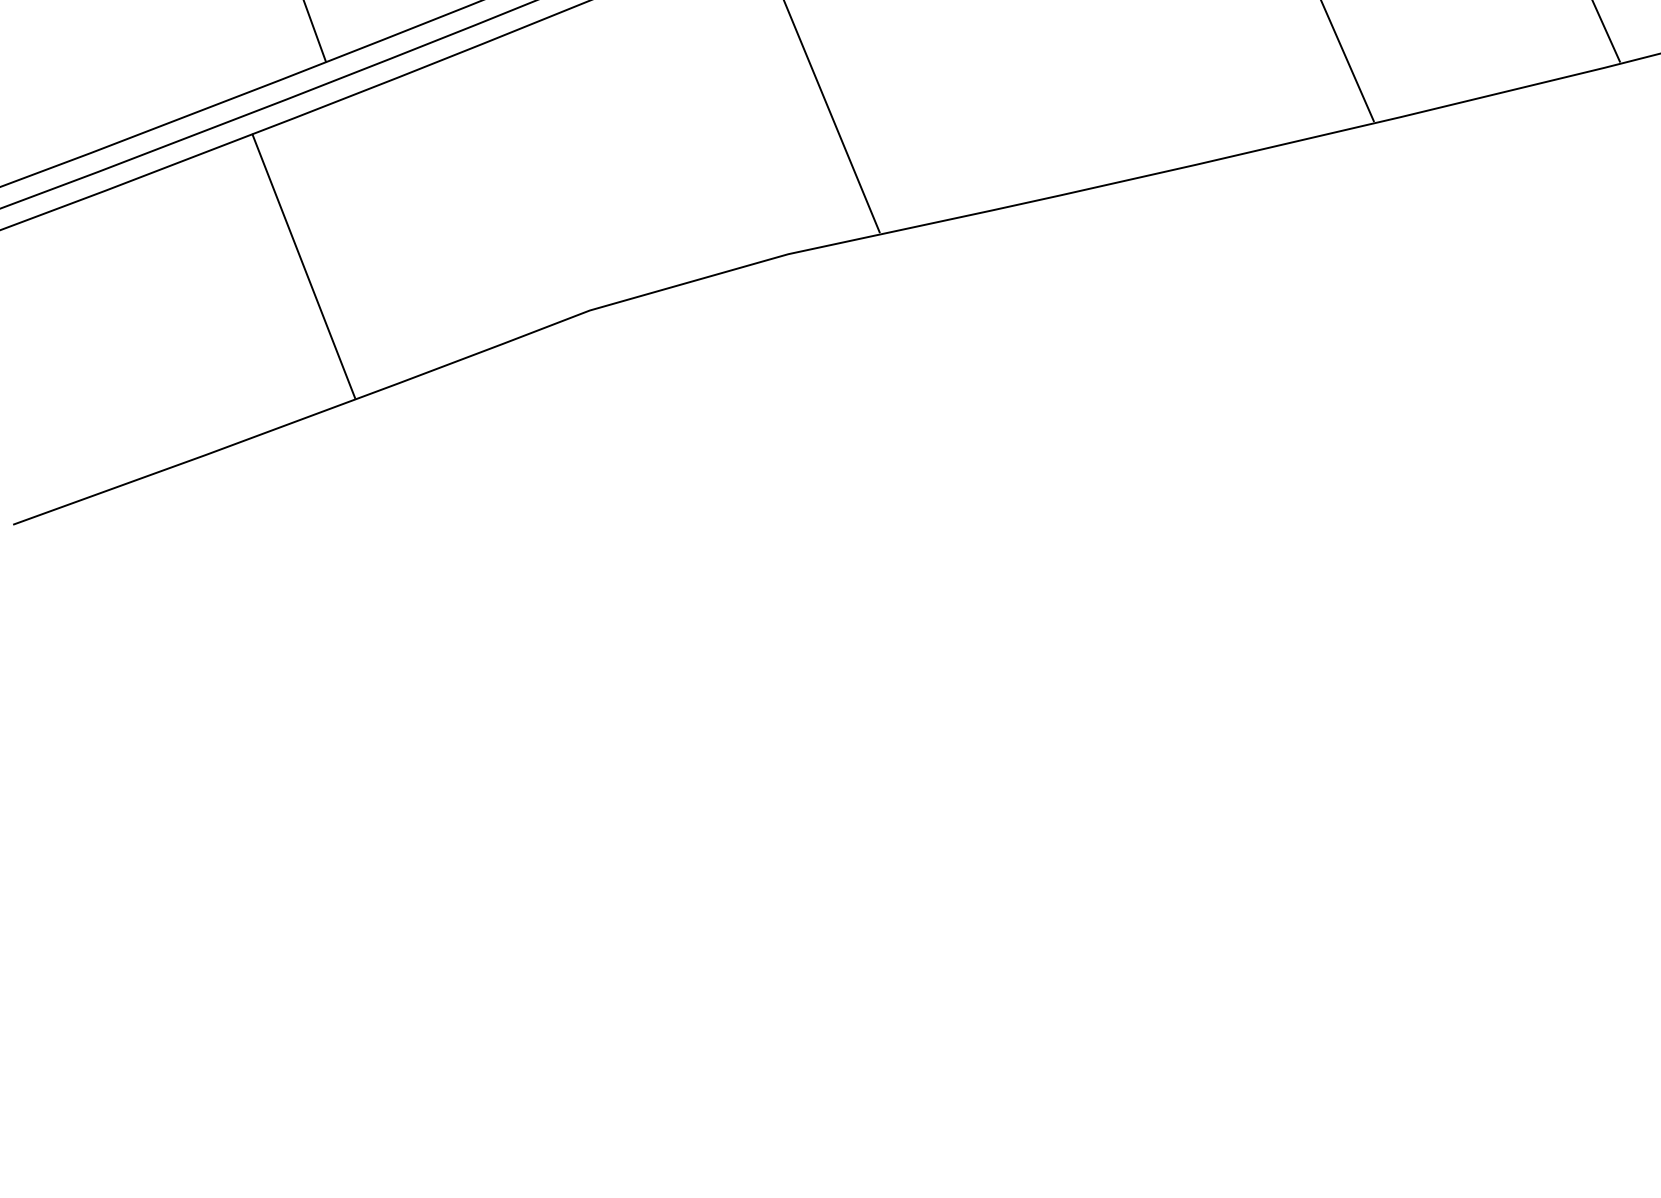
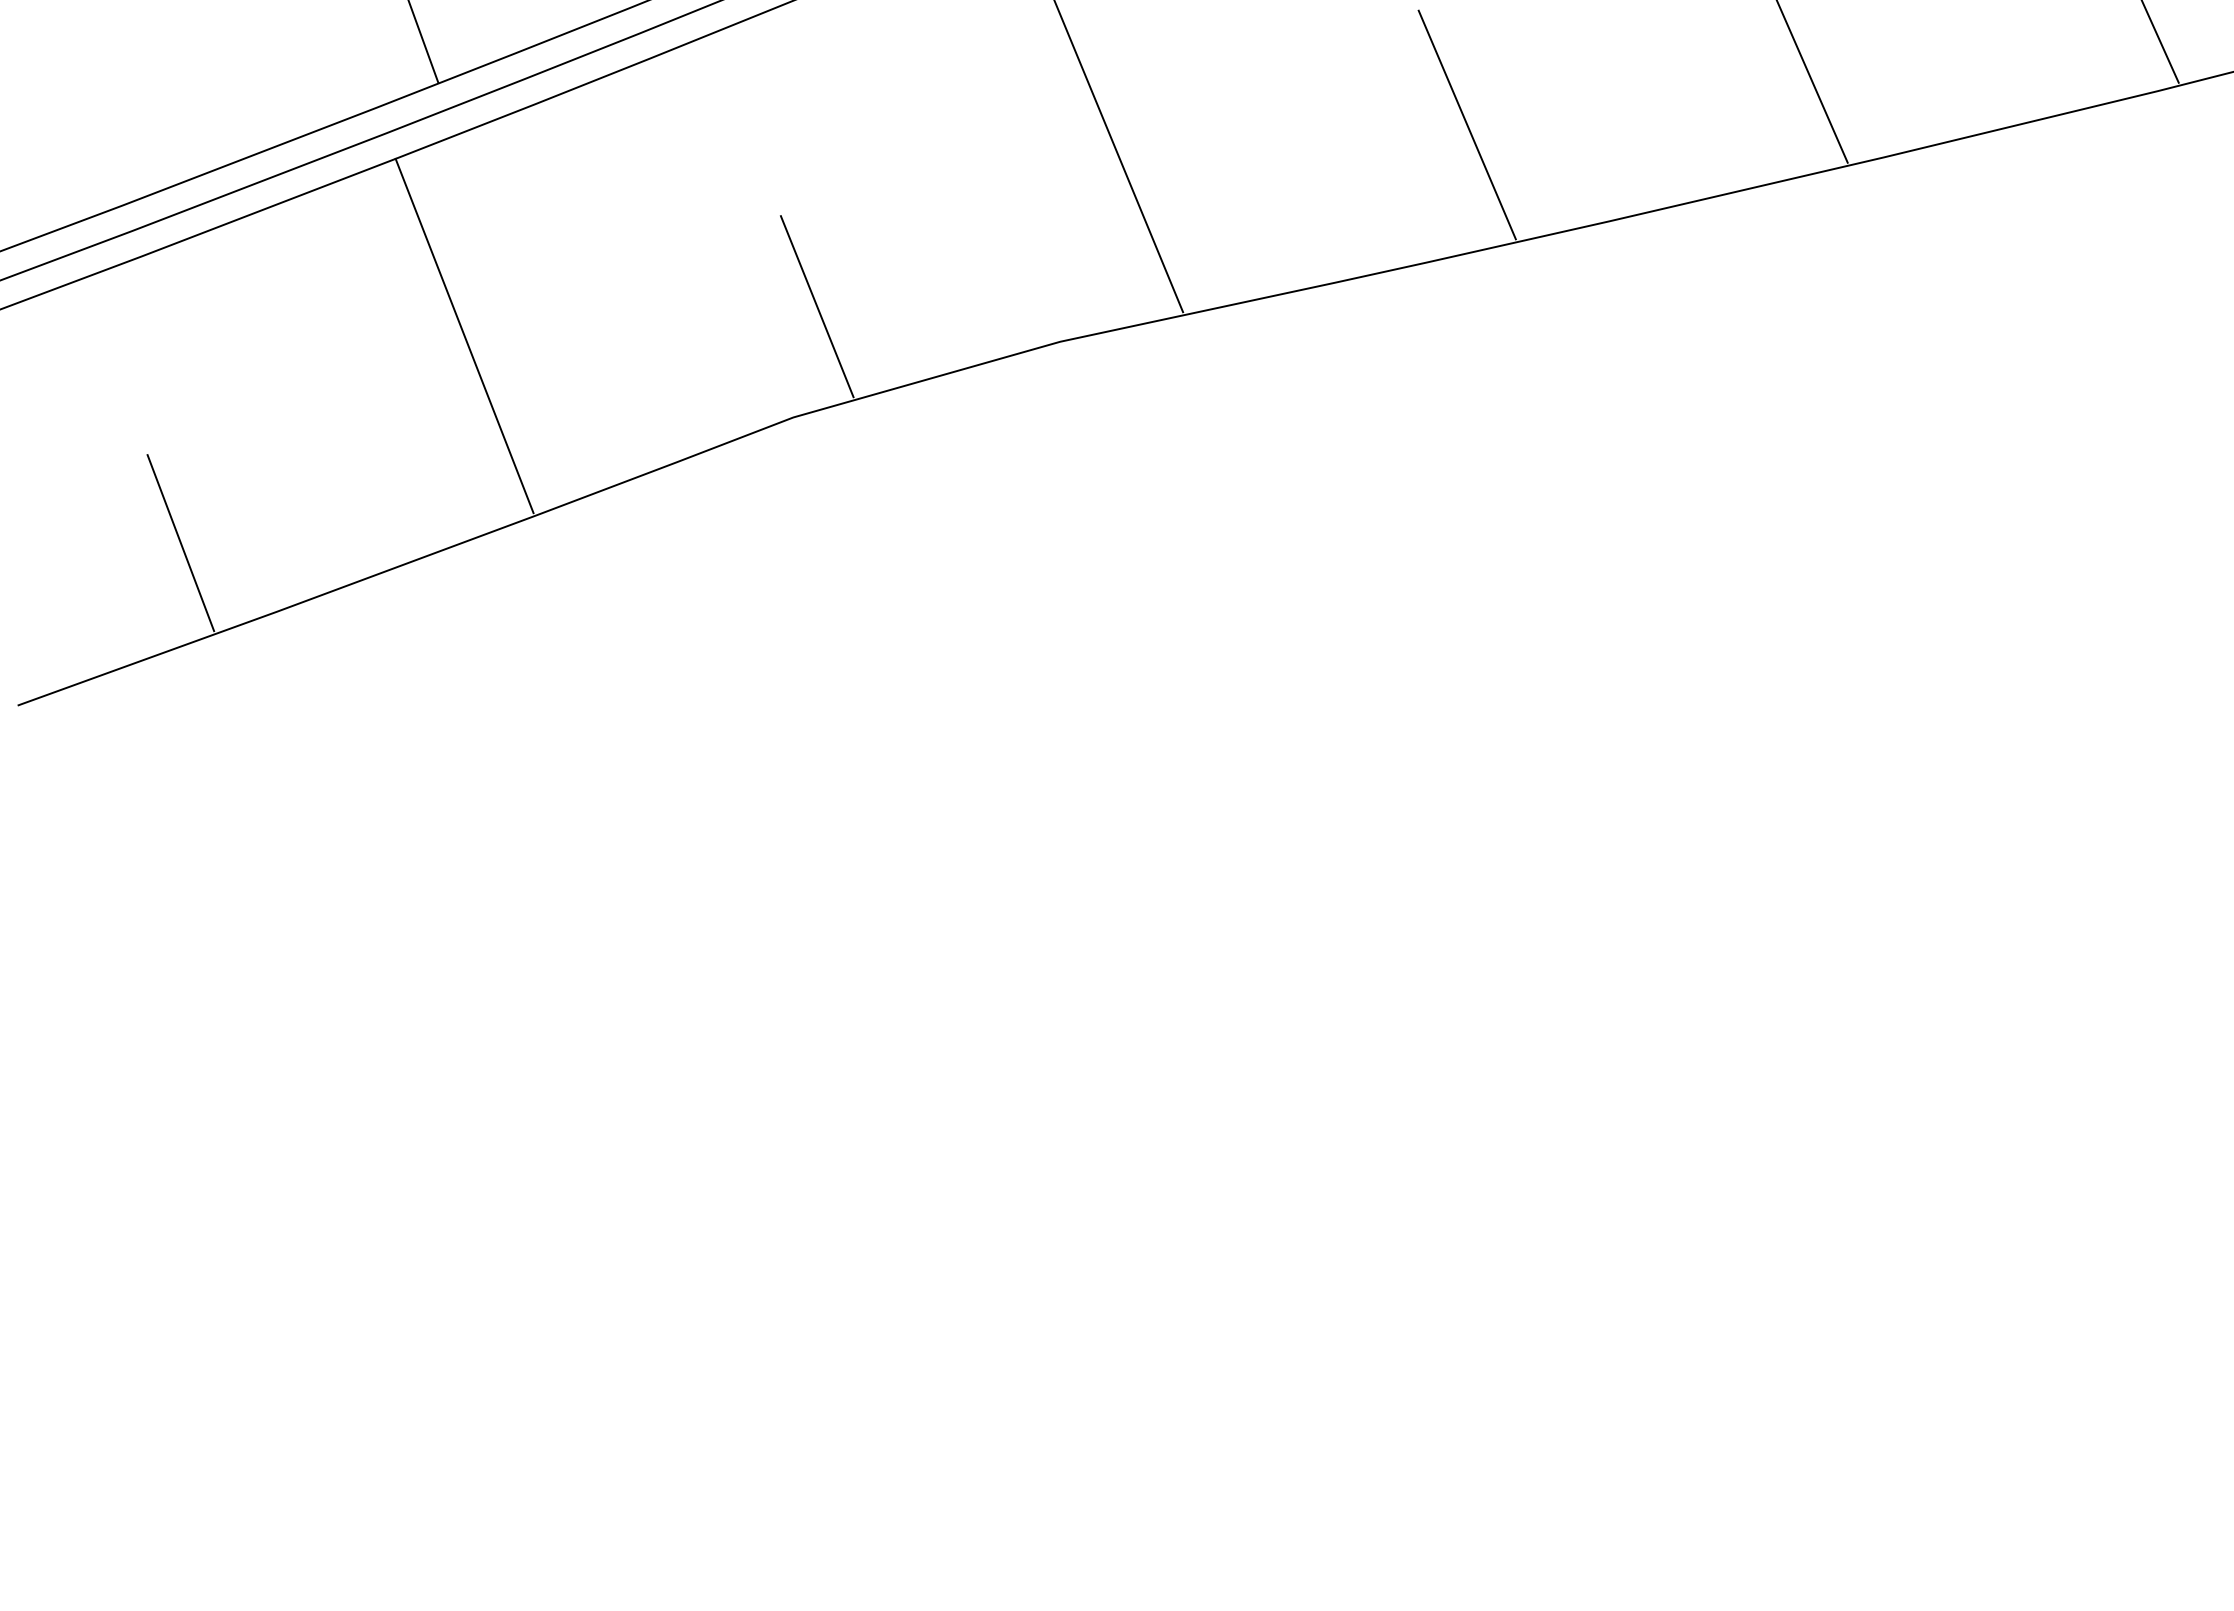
line: (1090, 92) -> (1466, 124), added
line: (607, 227) -> (816, 306), added
line: (303, 265) -> (464, 335), moved
line: (134, 404) -> (180, 543), added

